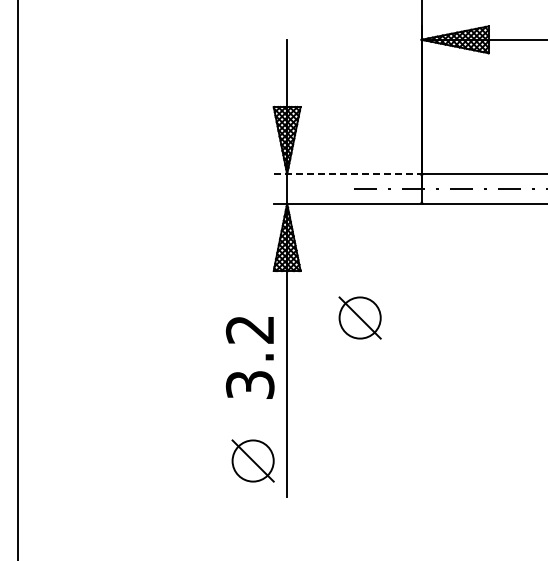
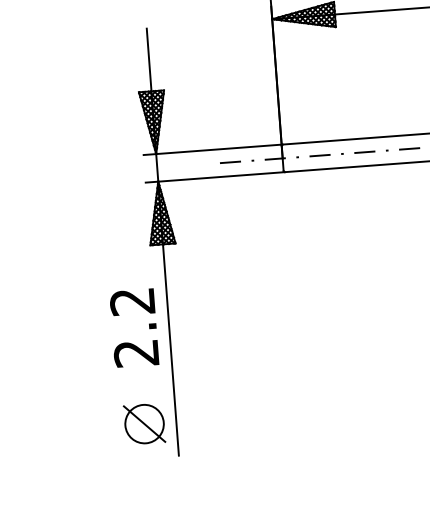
line: (347, 174) -> (212, 150), dashed -> solid
part: (359, 317) -> (233, 282), removed
text: (250, 385) -> (136, 353), 3.2 -> 2.2

